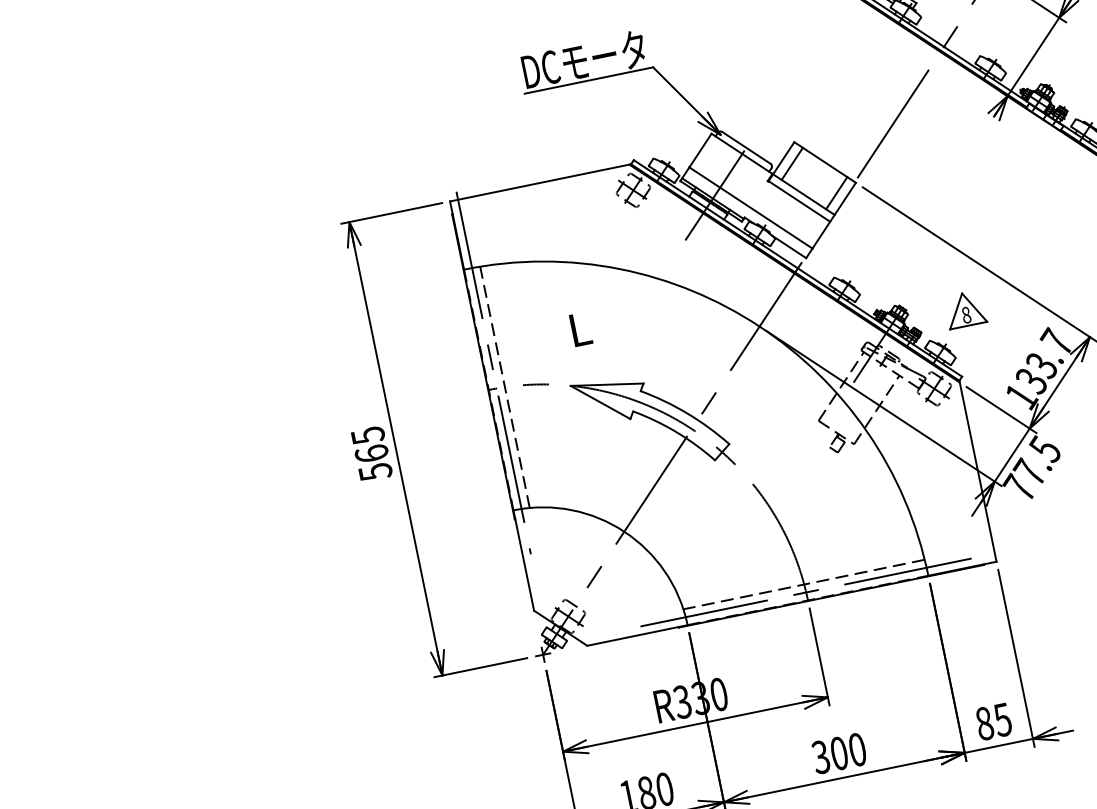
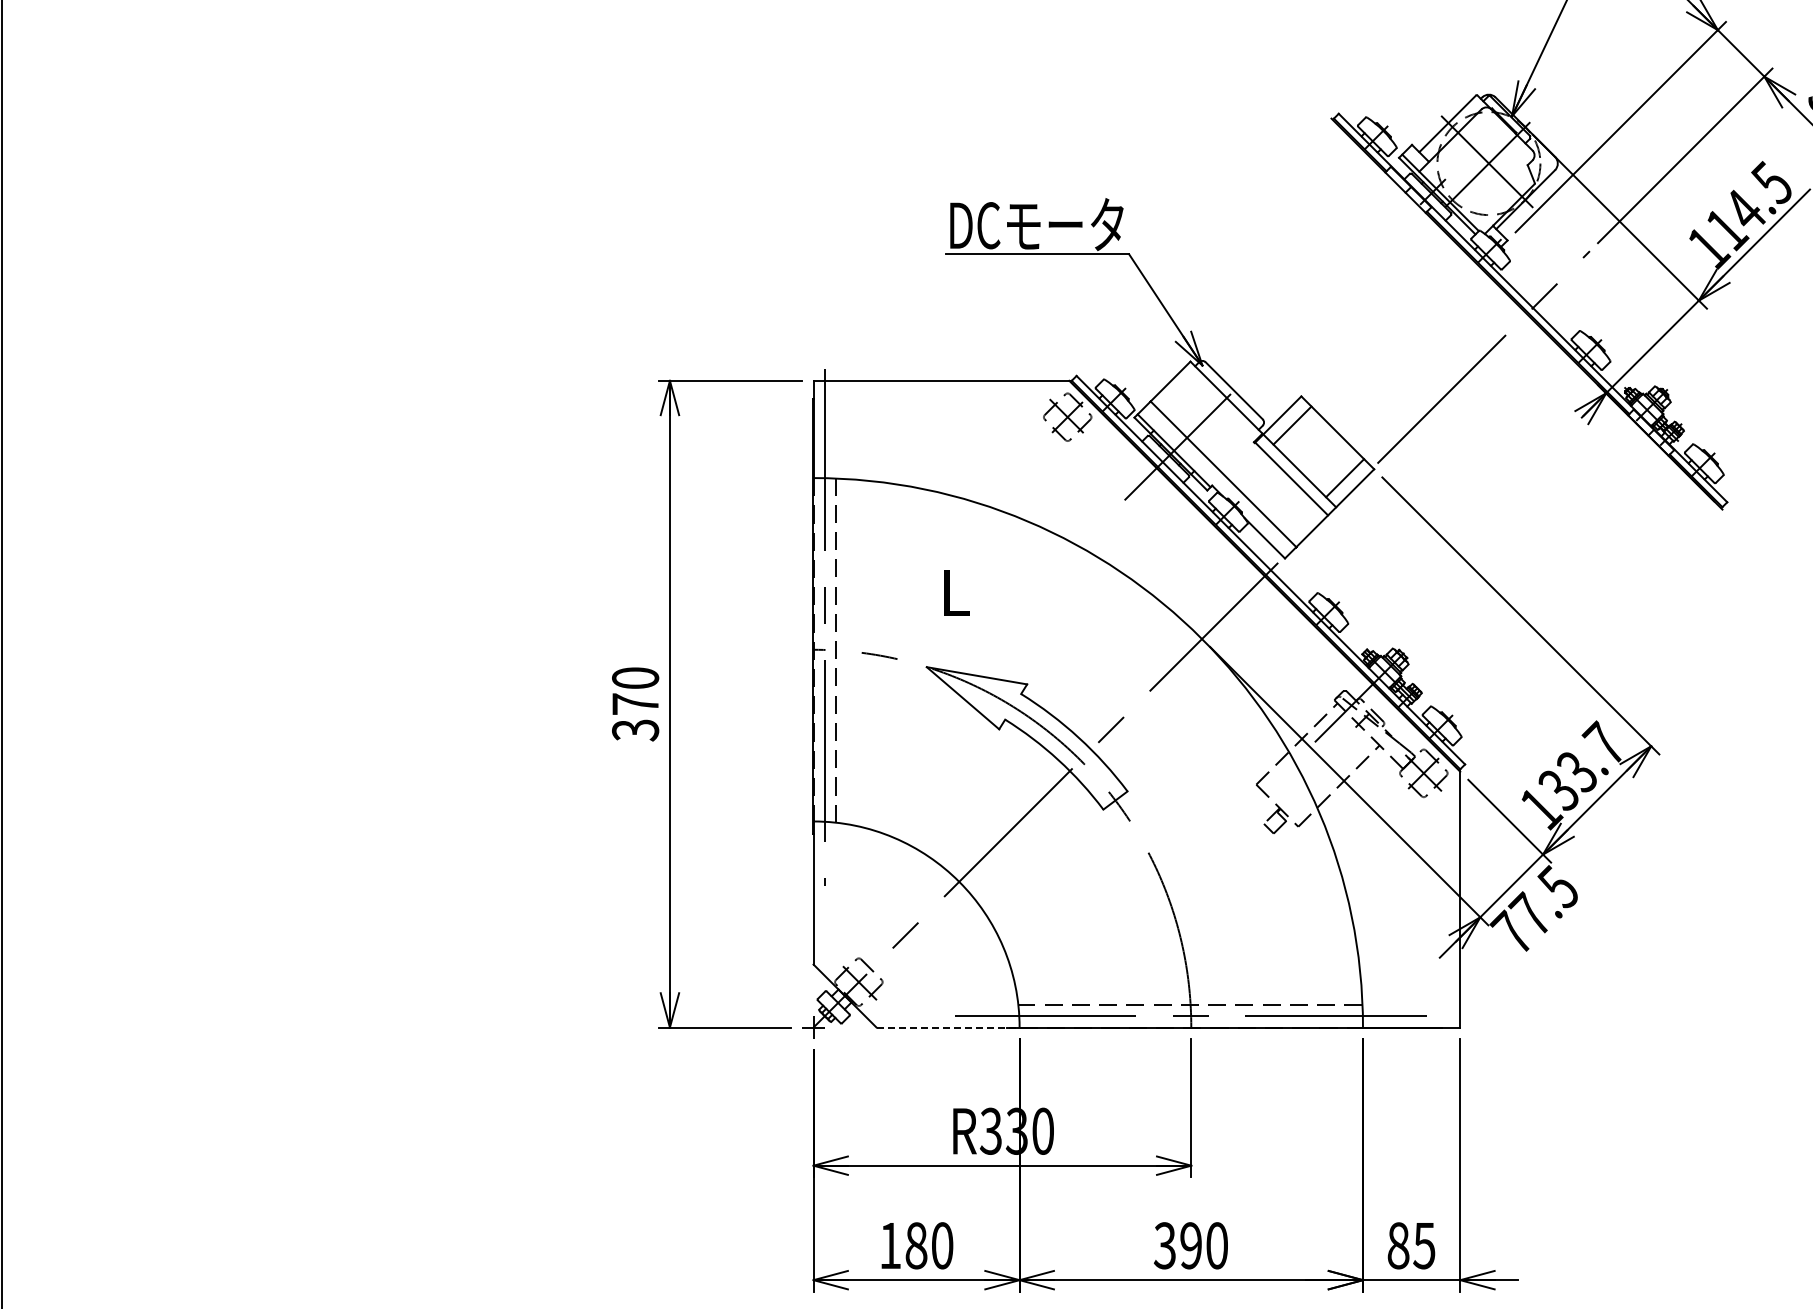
part: (965, 309) -> (1488, 673), removed
text: (371, 454) -> (635, 704), 565 -> 370
line: (637, 635) -> (948, 1027), solid -> dashed
text: (838, 753) -> (1190, 1245), 300 -> 390

